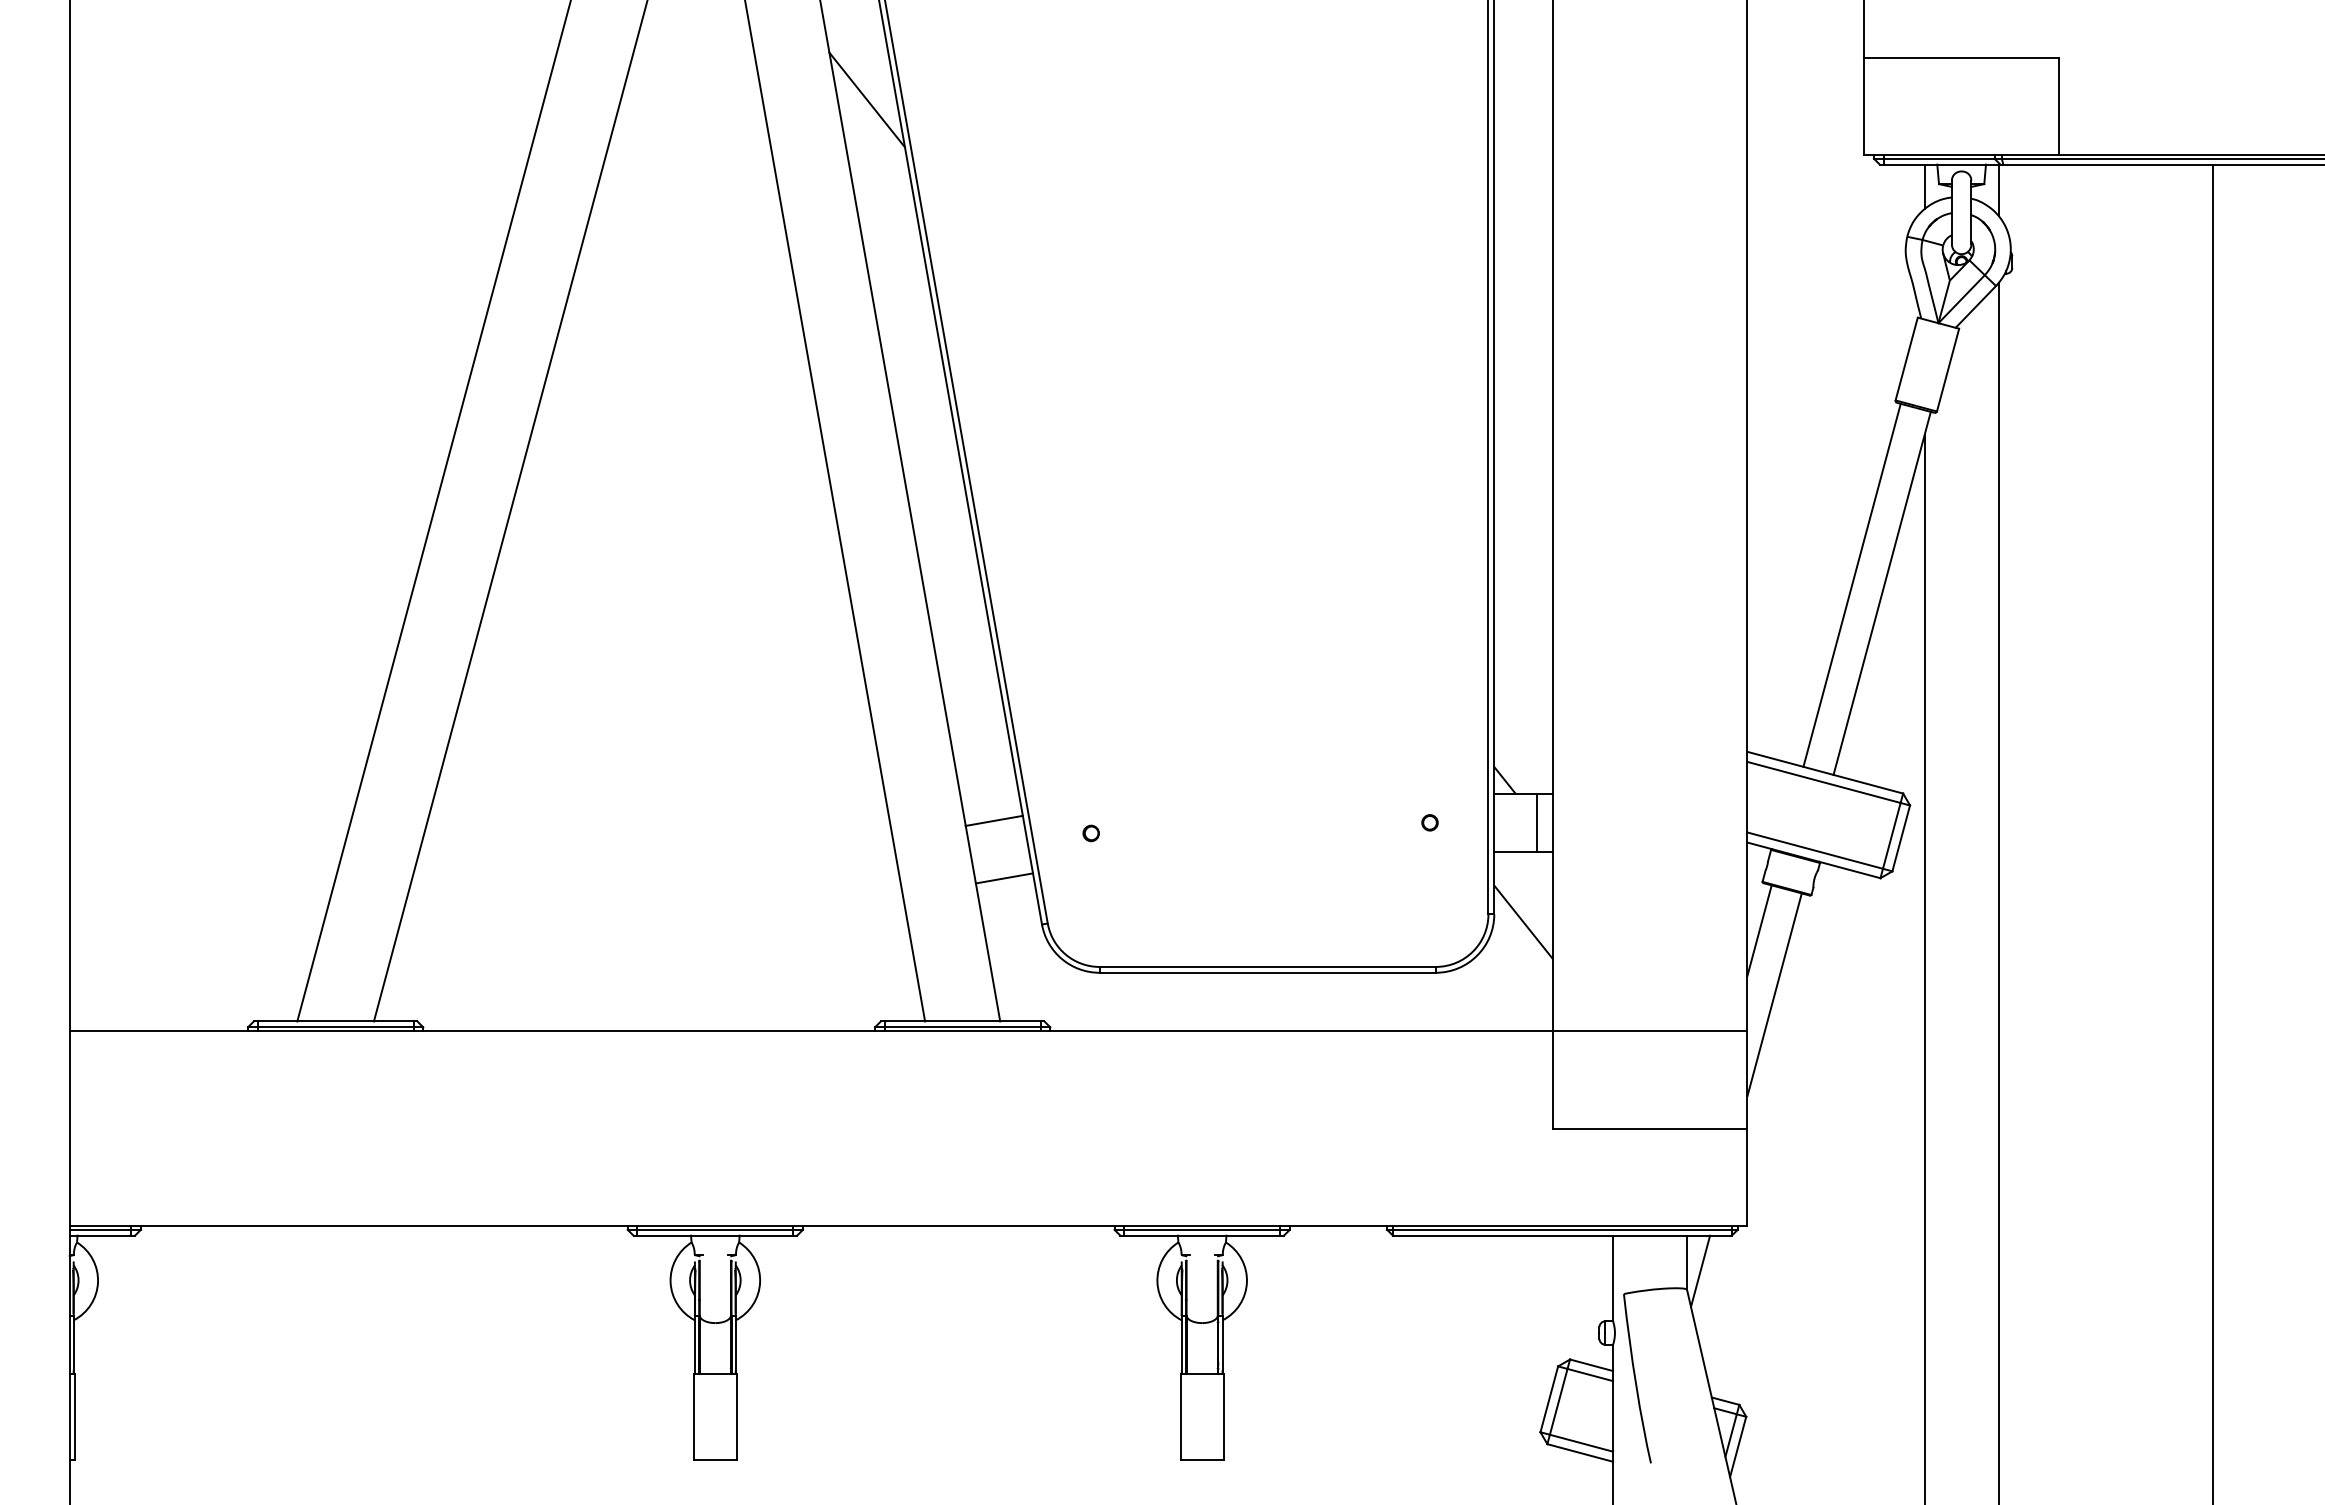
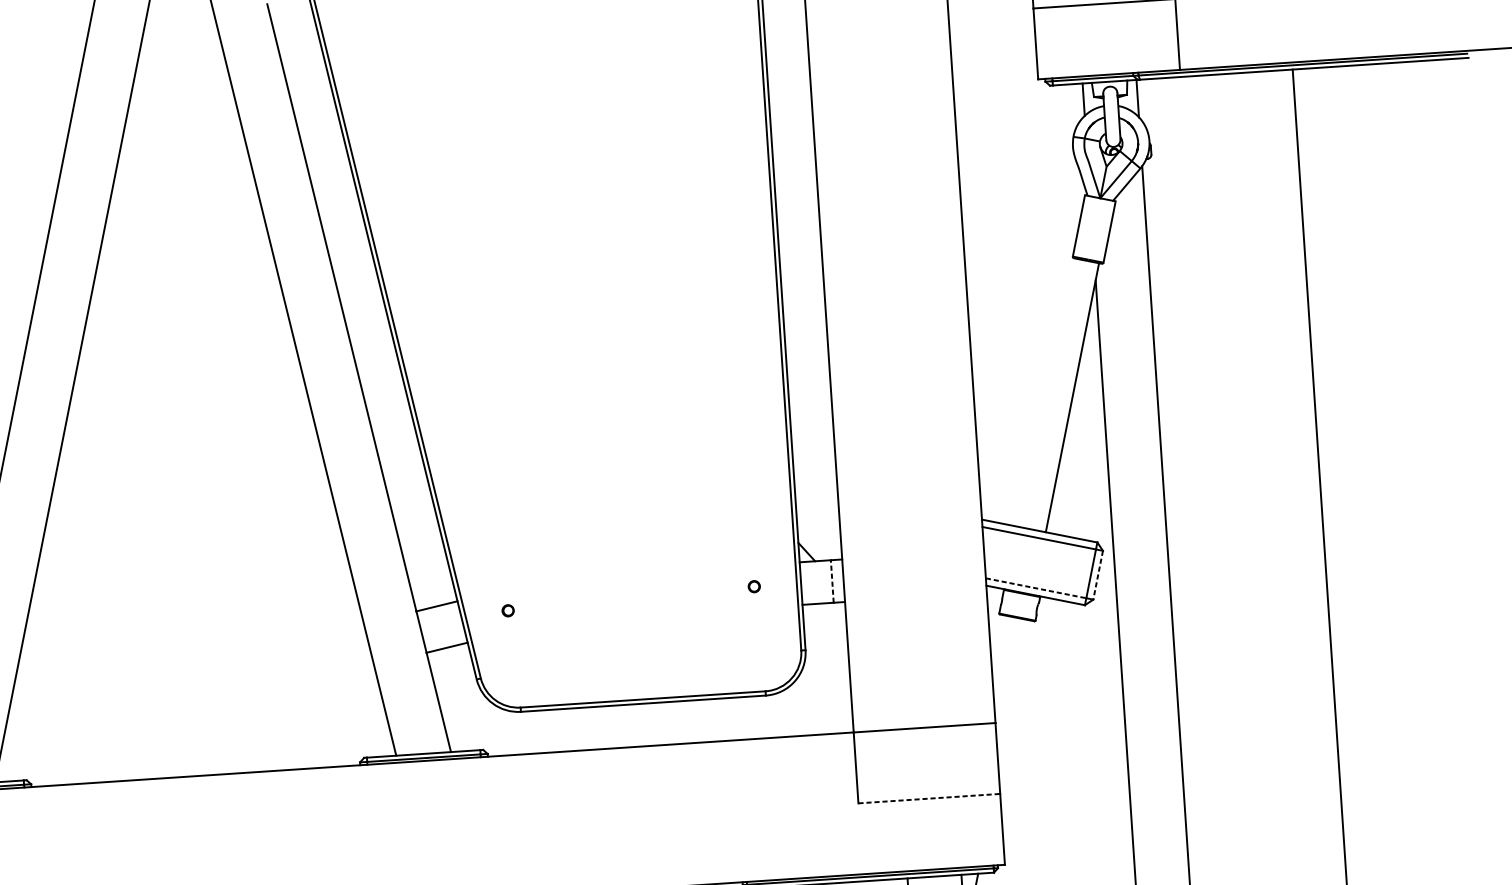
line: (866, 99) -> (309, 87), removed
line: (1851, 584) -> (1049, 392), removed
line: (1537, 822) -> (832, 581), solid -> dashed
line: (1901, 838) -> (1098, 575), solid -> dashed
line: (1815, 850) -> (1036, 588), solid -> dashed
line: (1523, 921) -> (827, 654), removed
line: (1759, 930) -> (999, 649), removed
line: (1774, 994) -> (1013, 695), removed
line: (1650, 1128) -> (929, 798), solid -> dashed

